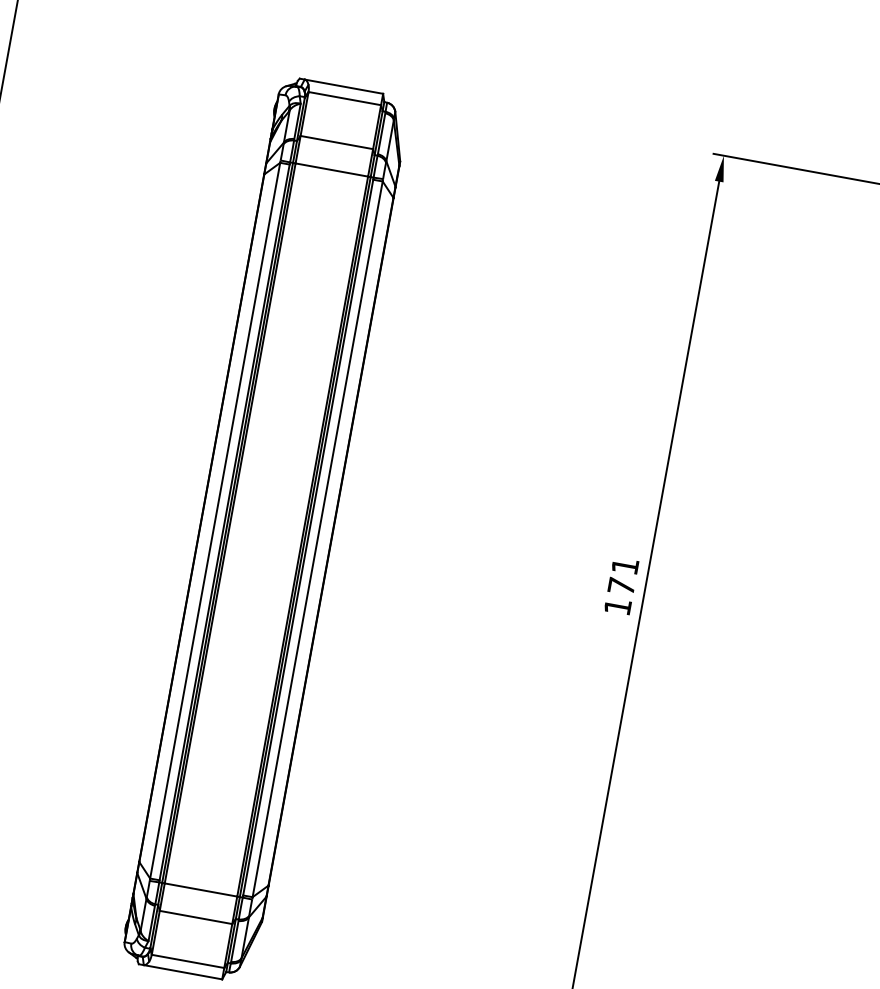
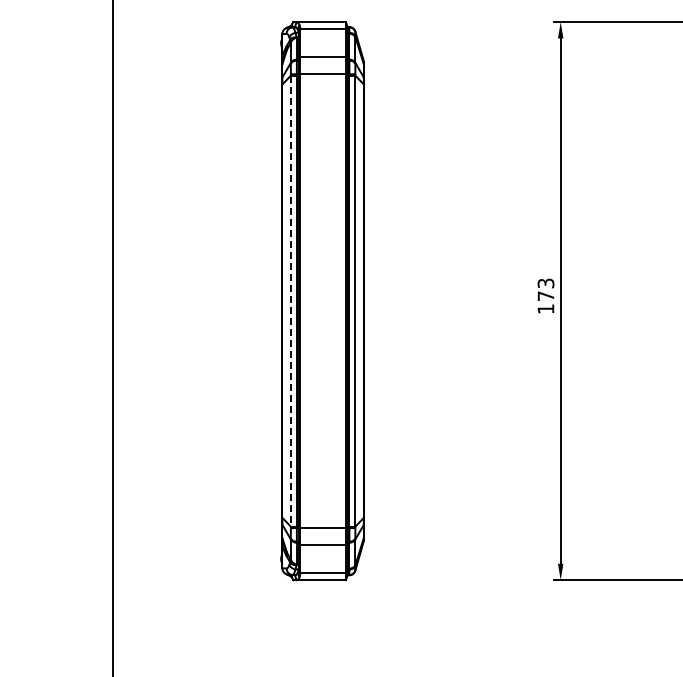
line: (214, 521) -> (290, 301), solid -> dashed
text: (624, 566) -> (545, 283), 171 -> 173

